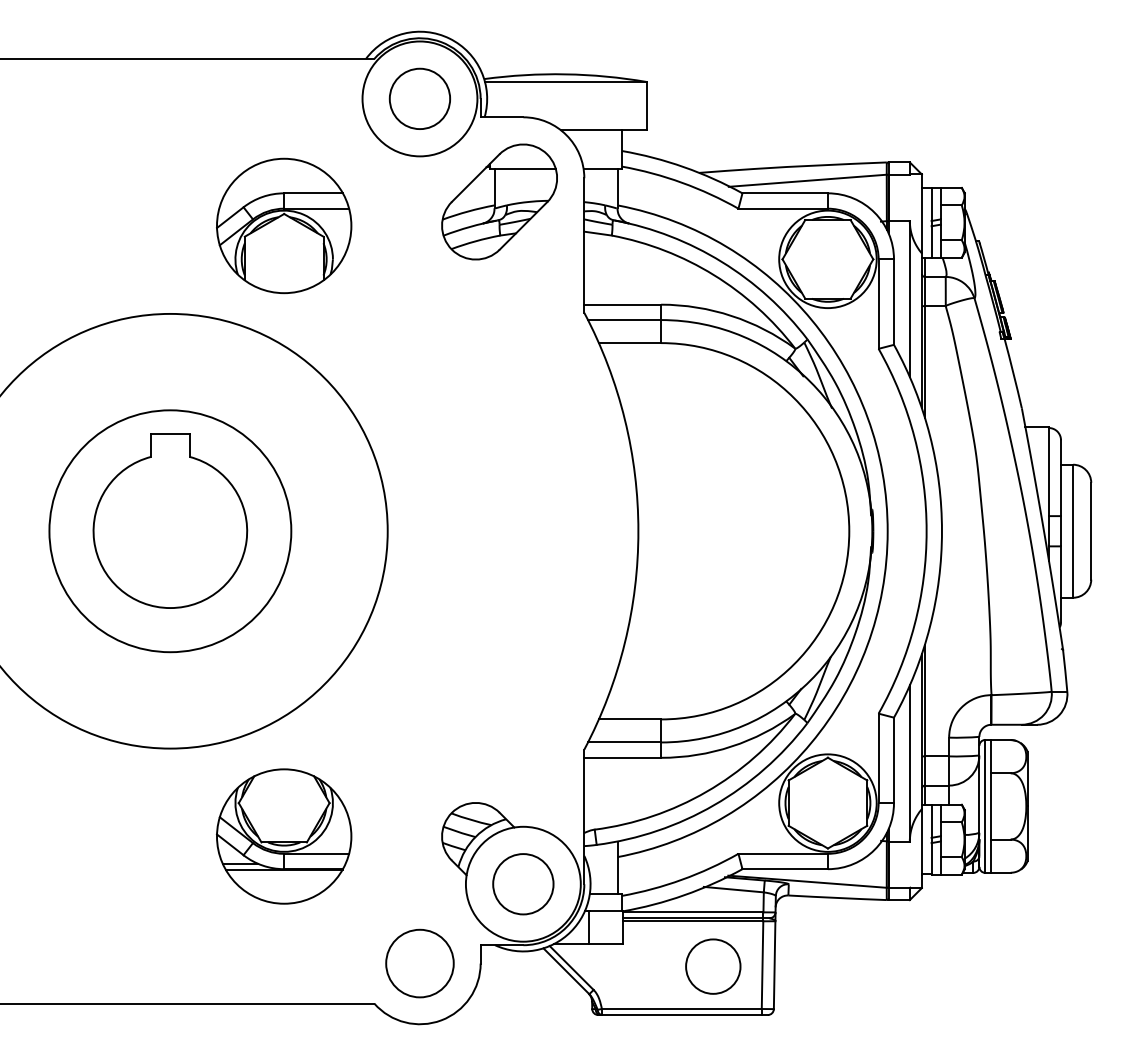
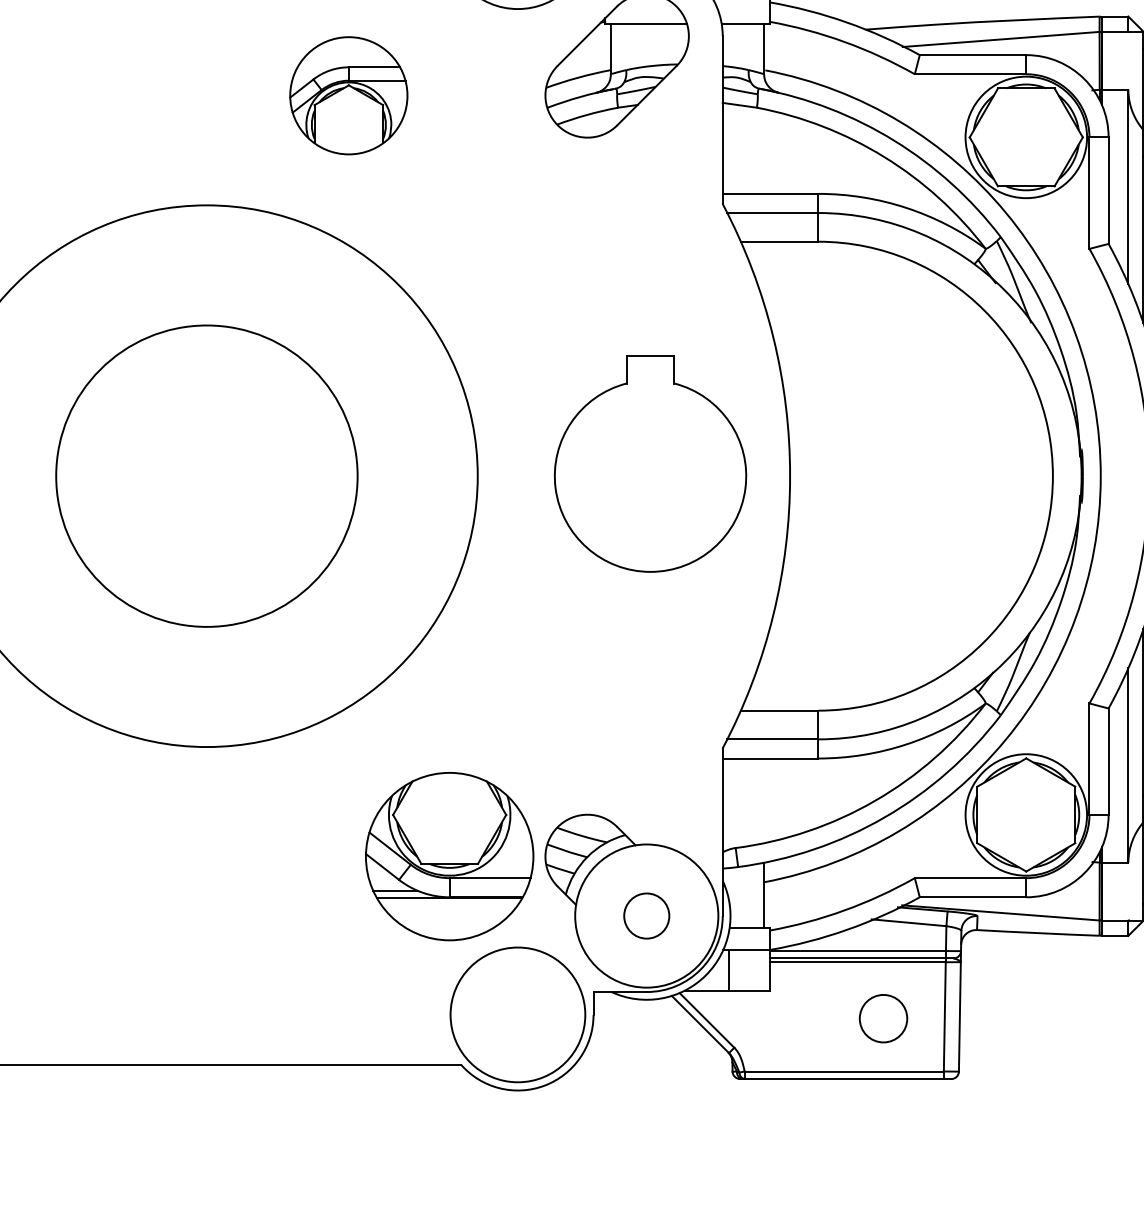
part: (284, 225) -> (349, 95), size x0.7
part: (170, 520) -> (650, 462), moved
part: (284, 836) -> (450, 856), moved
circle: (523, 884) -> (646, 916), size x0.6
circle: (419, 963) -> (517, 1014), size x1.6
circle: (713, 966) -> (883, 1018), size x0.7

